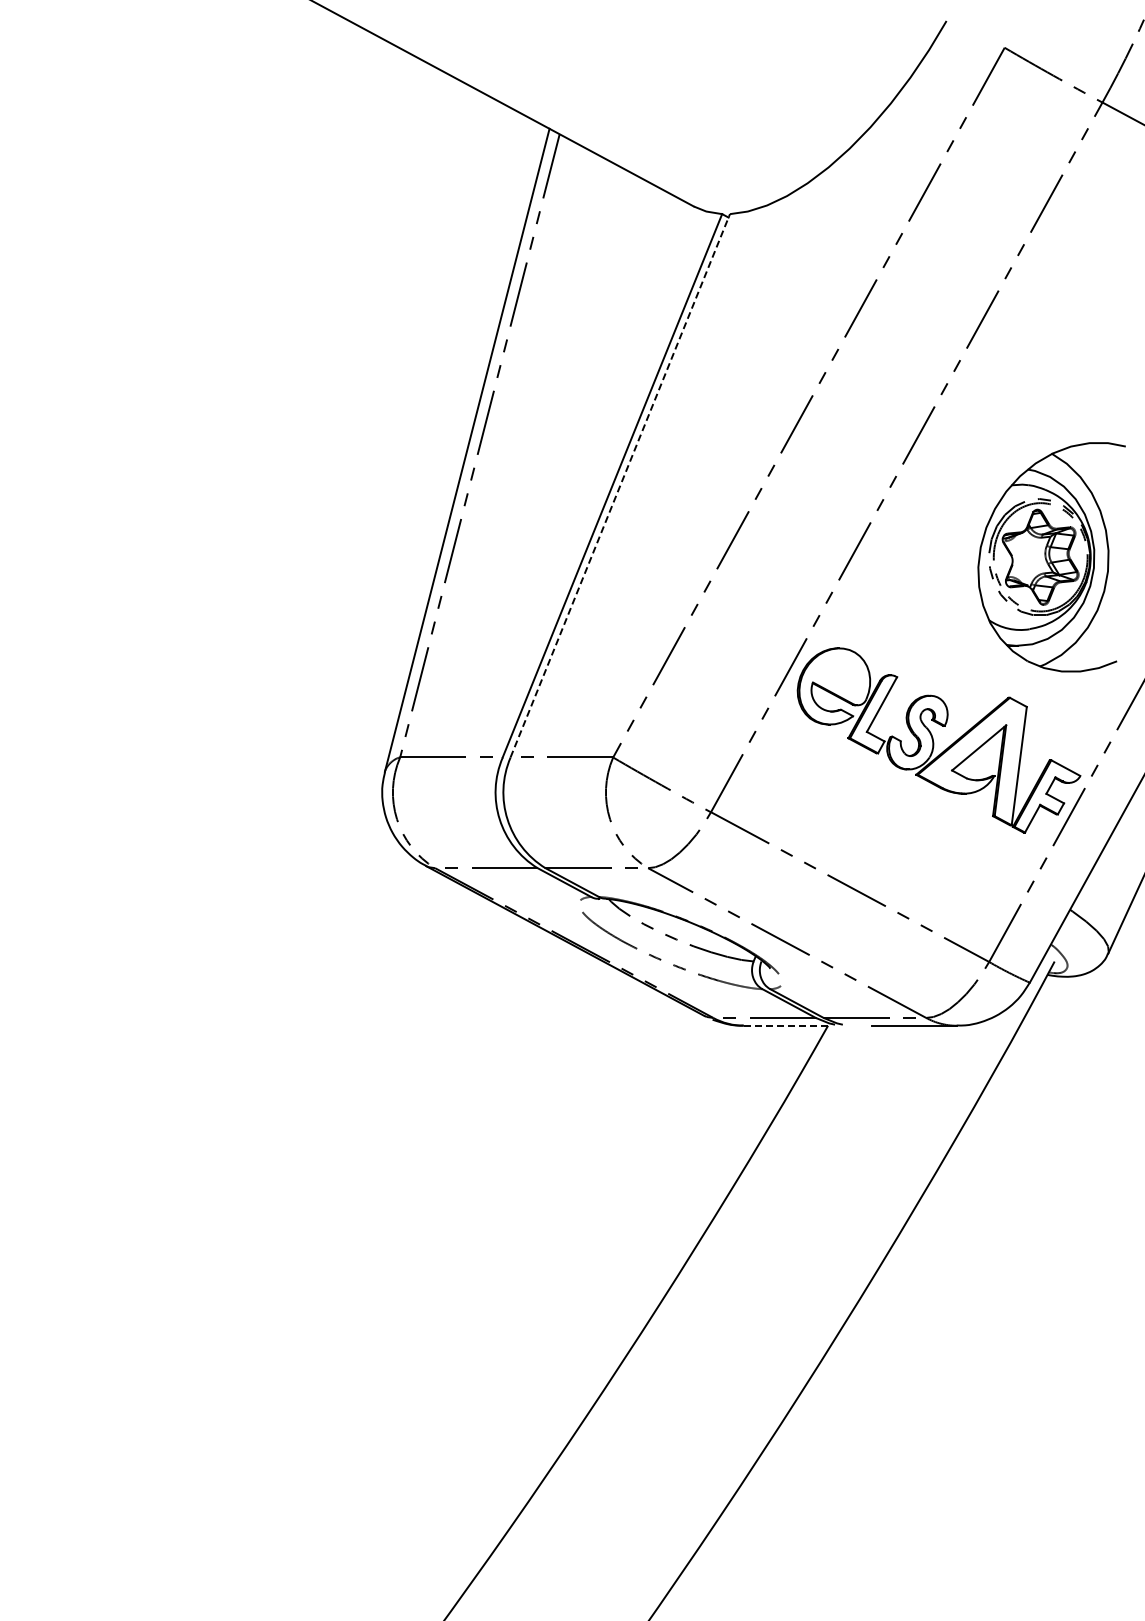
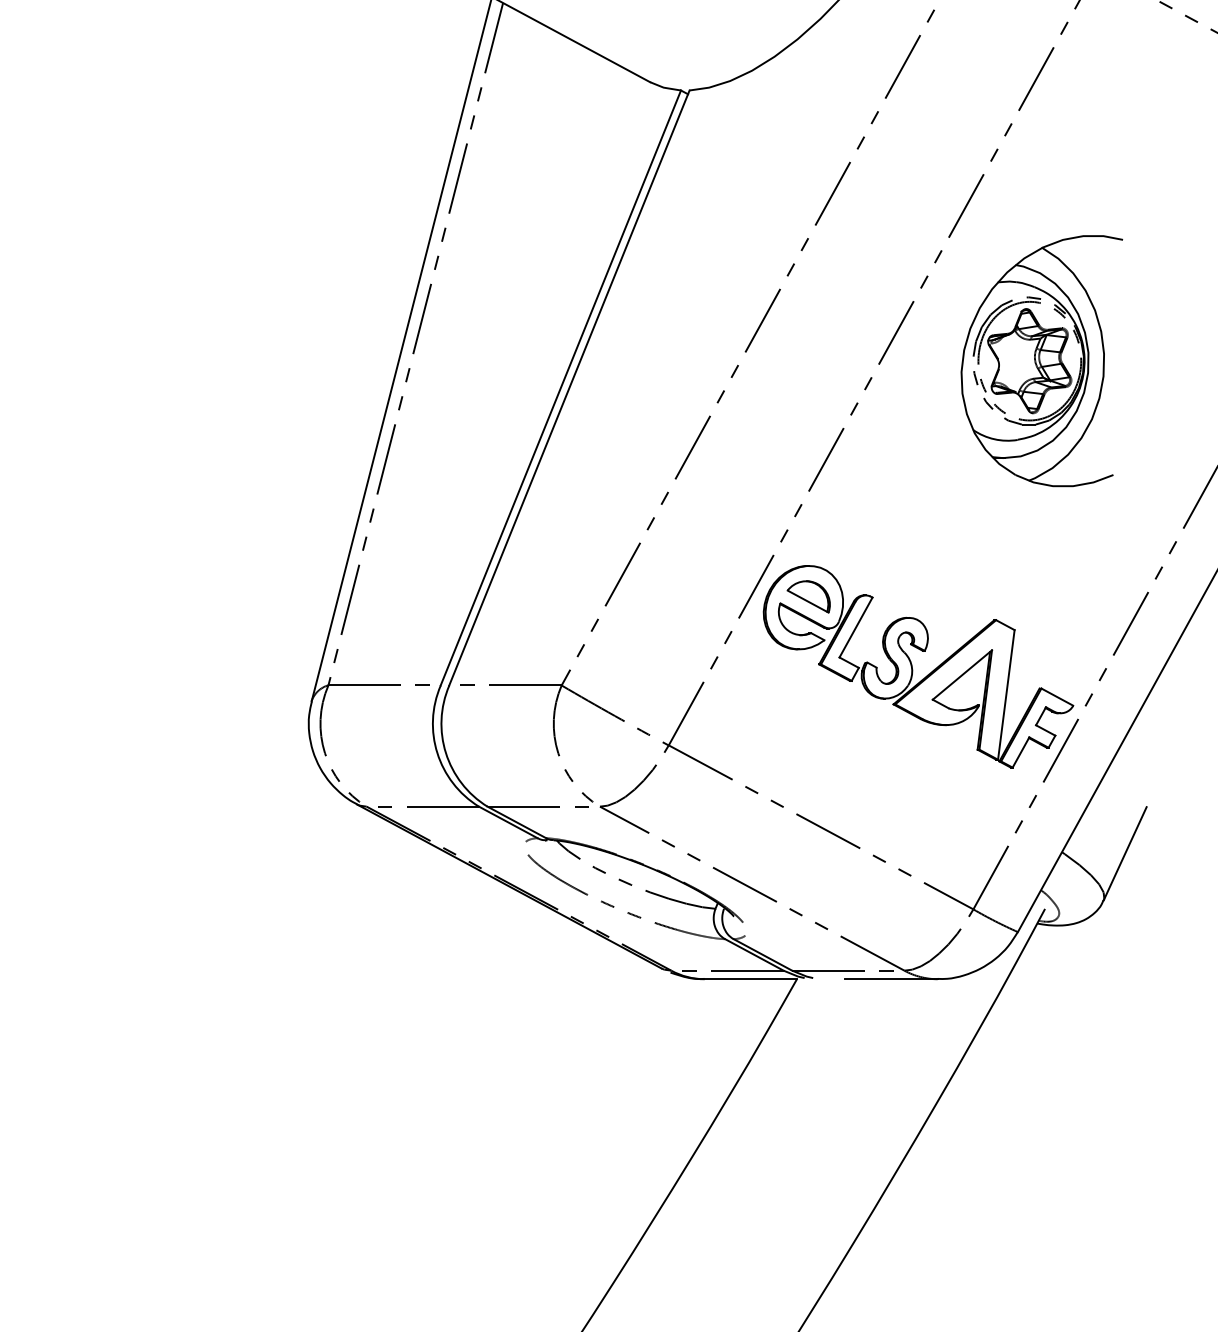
line: (620, 485) -> (569, 387), dashed -> solid
part: (1051, 557) -> (1041, 361), moved
part: (838, 676) -> (808, 596), added
line: (786, 1025) -> (751, 978), dashed -> solid

